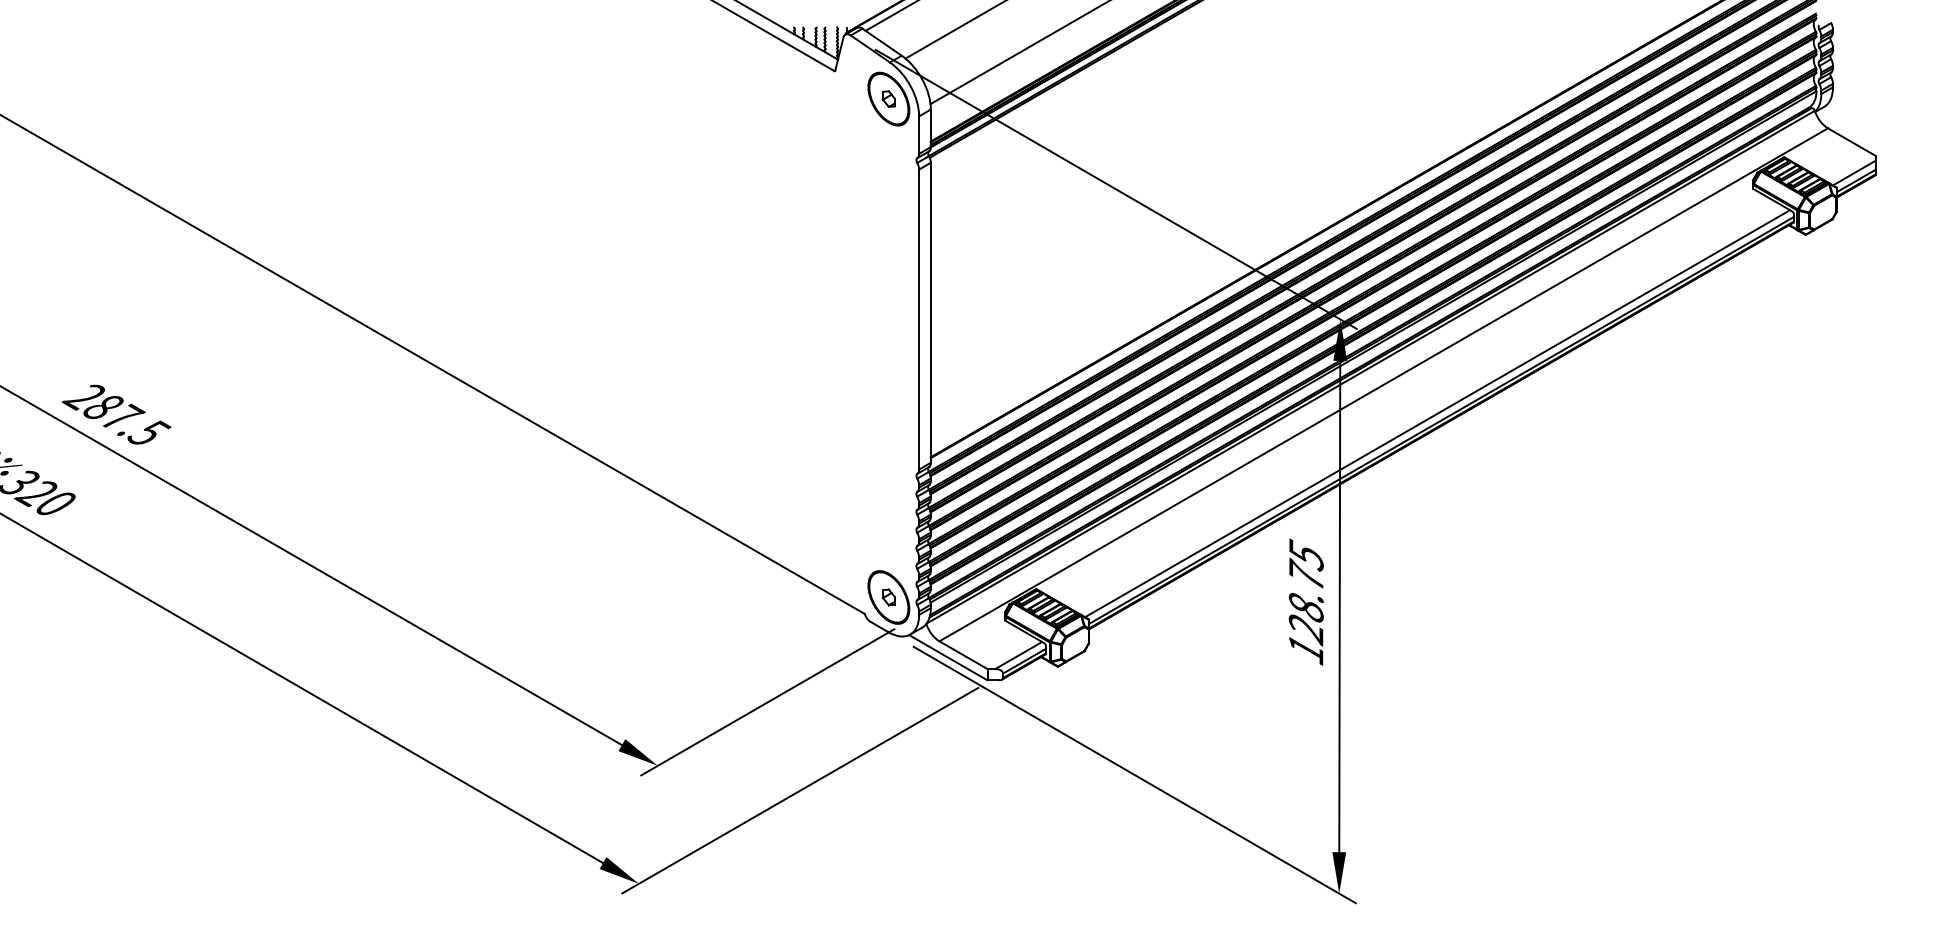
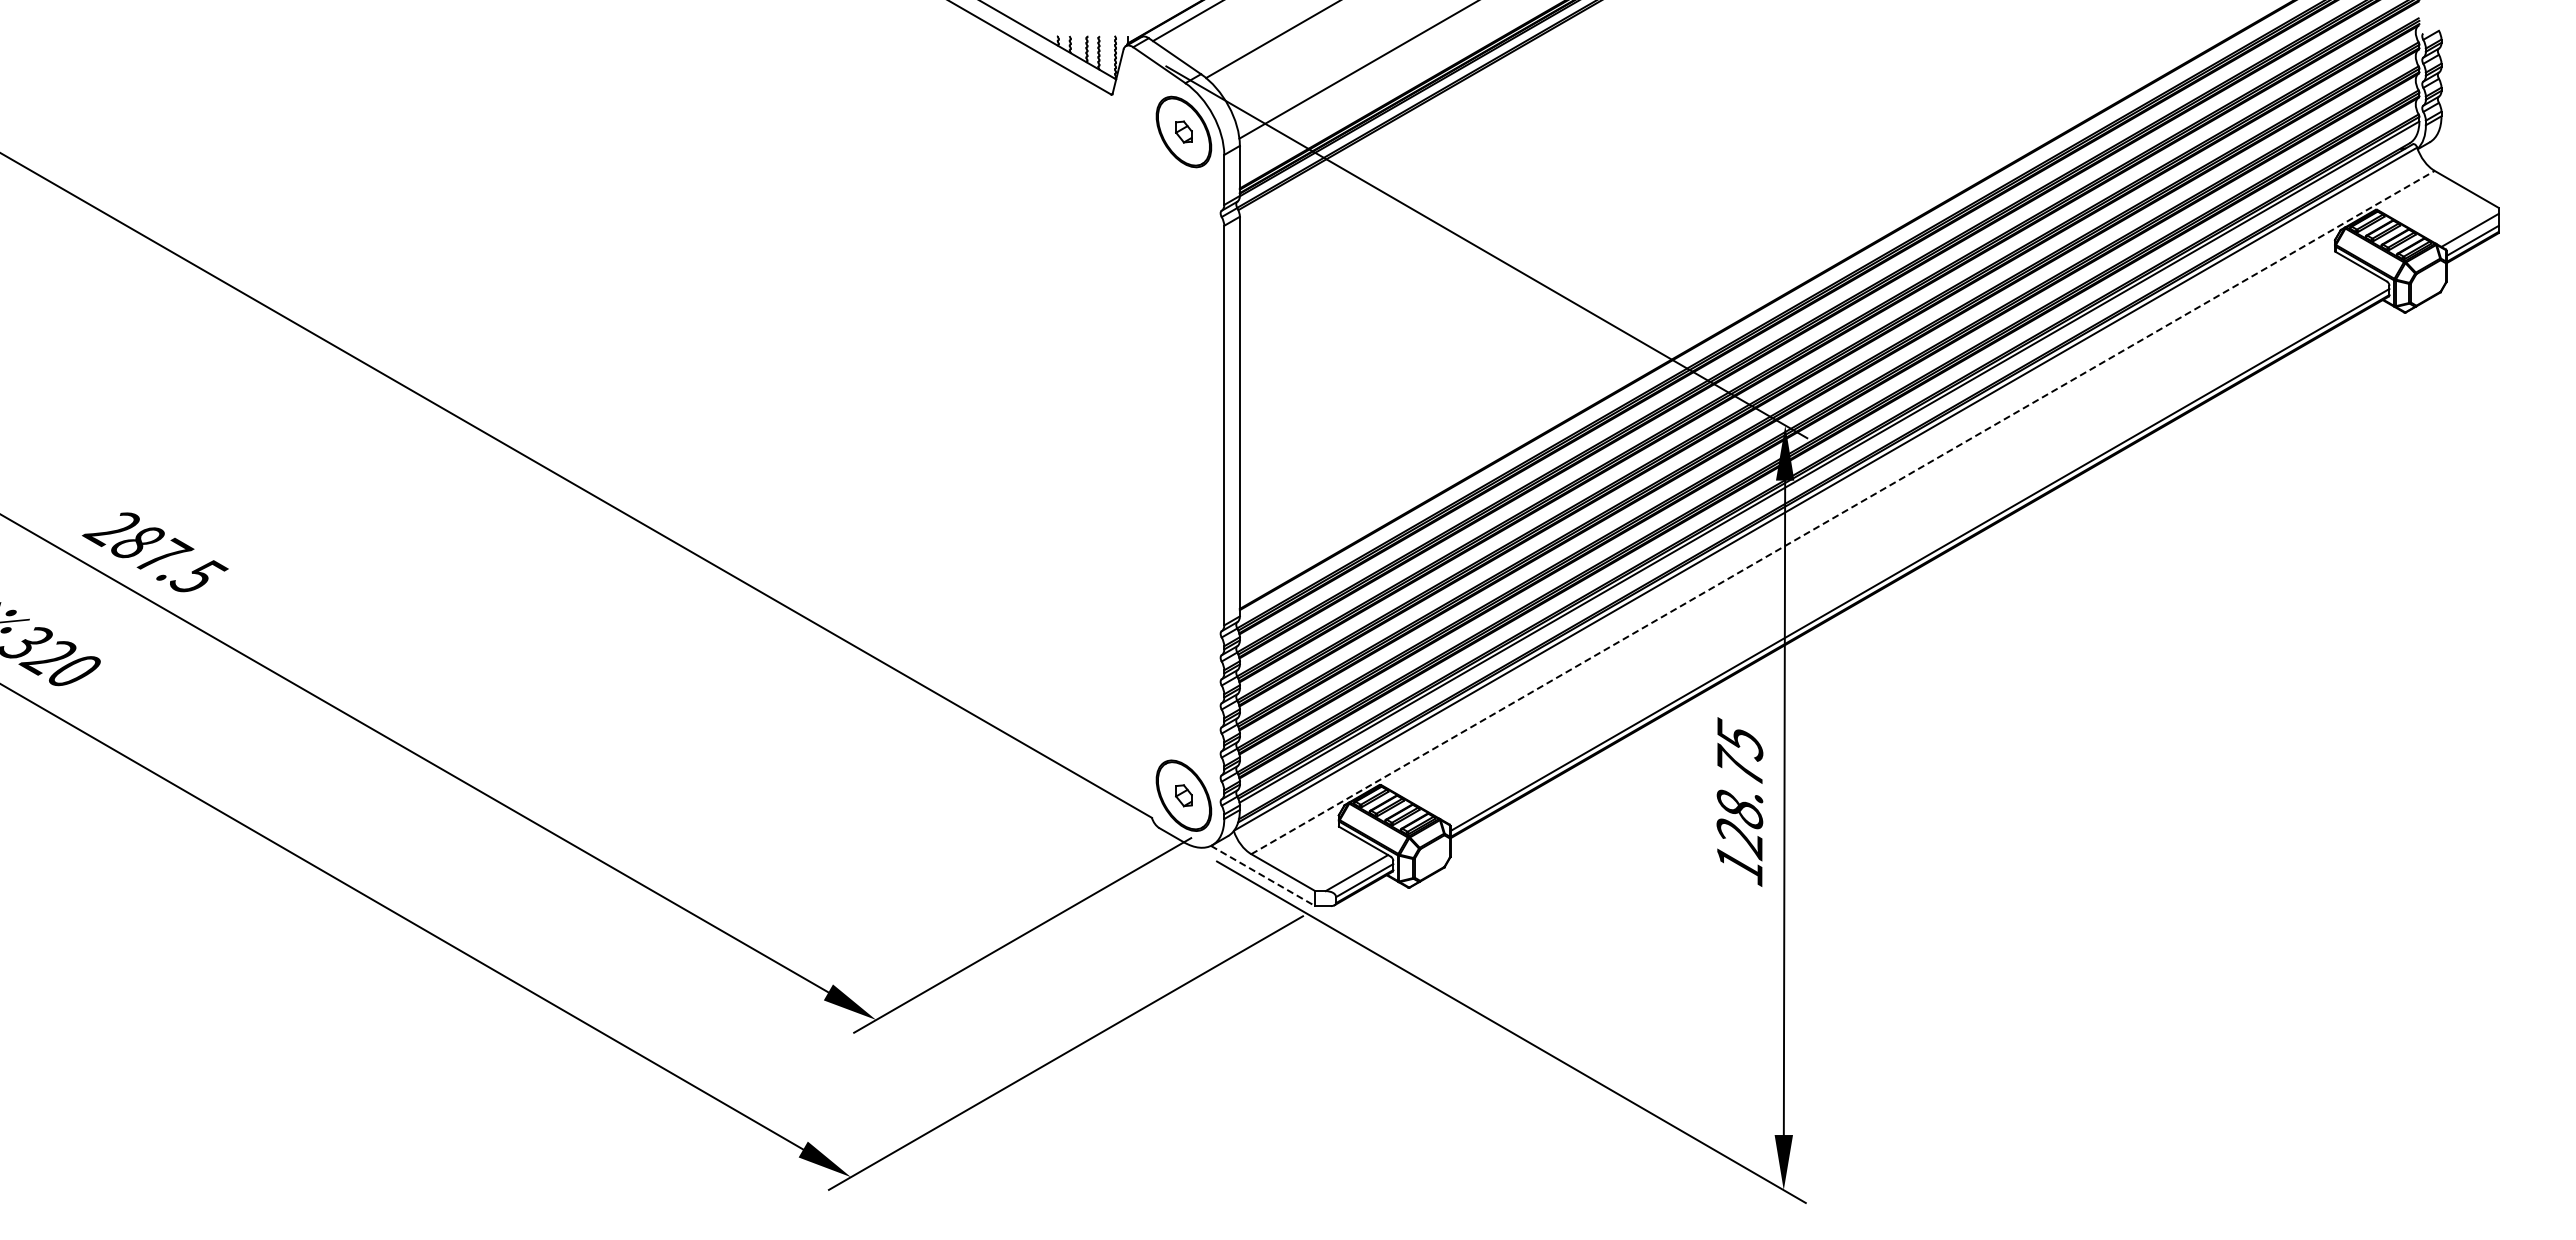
line: (1384, 384) -> (1843, 512), solid -> dashed
line: (1437, 413) -> (1914, 550), removed
line: (948, 658) -> (1263, 876), solid -> dashed

